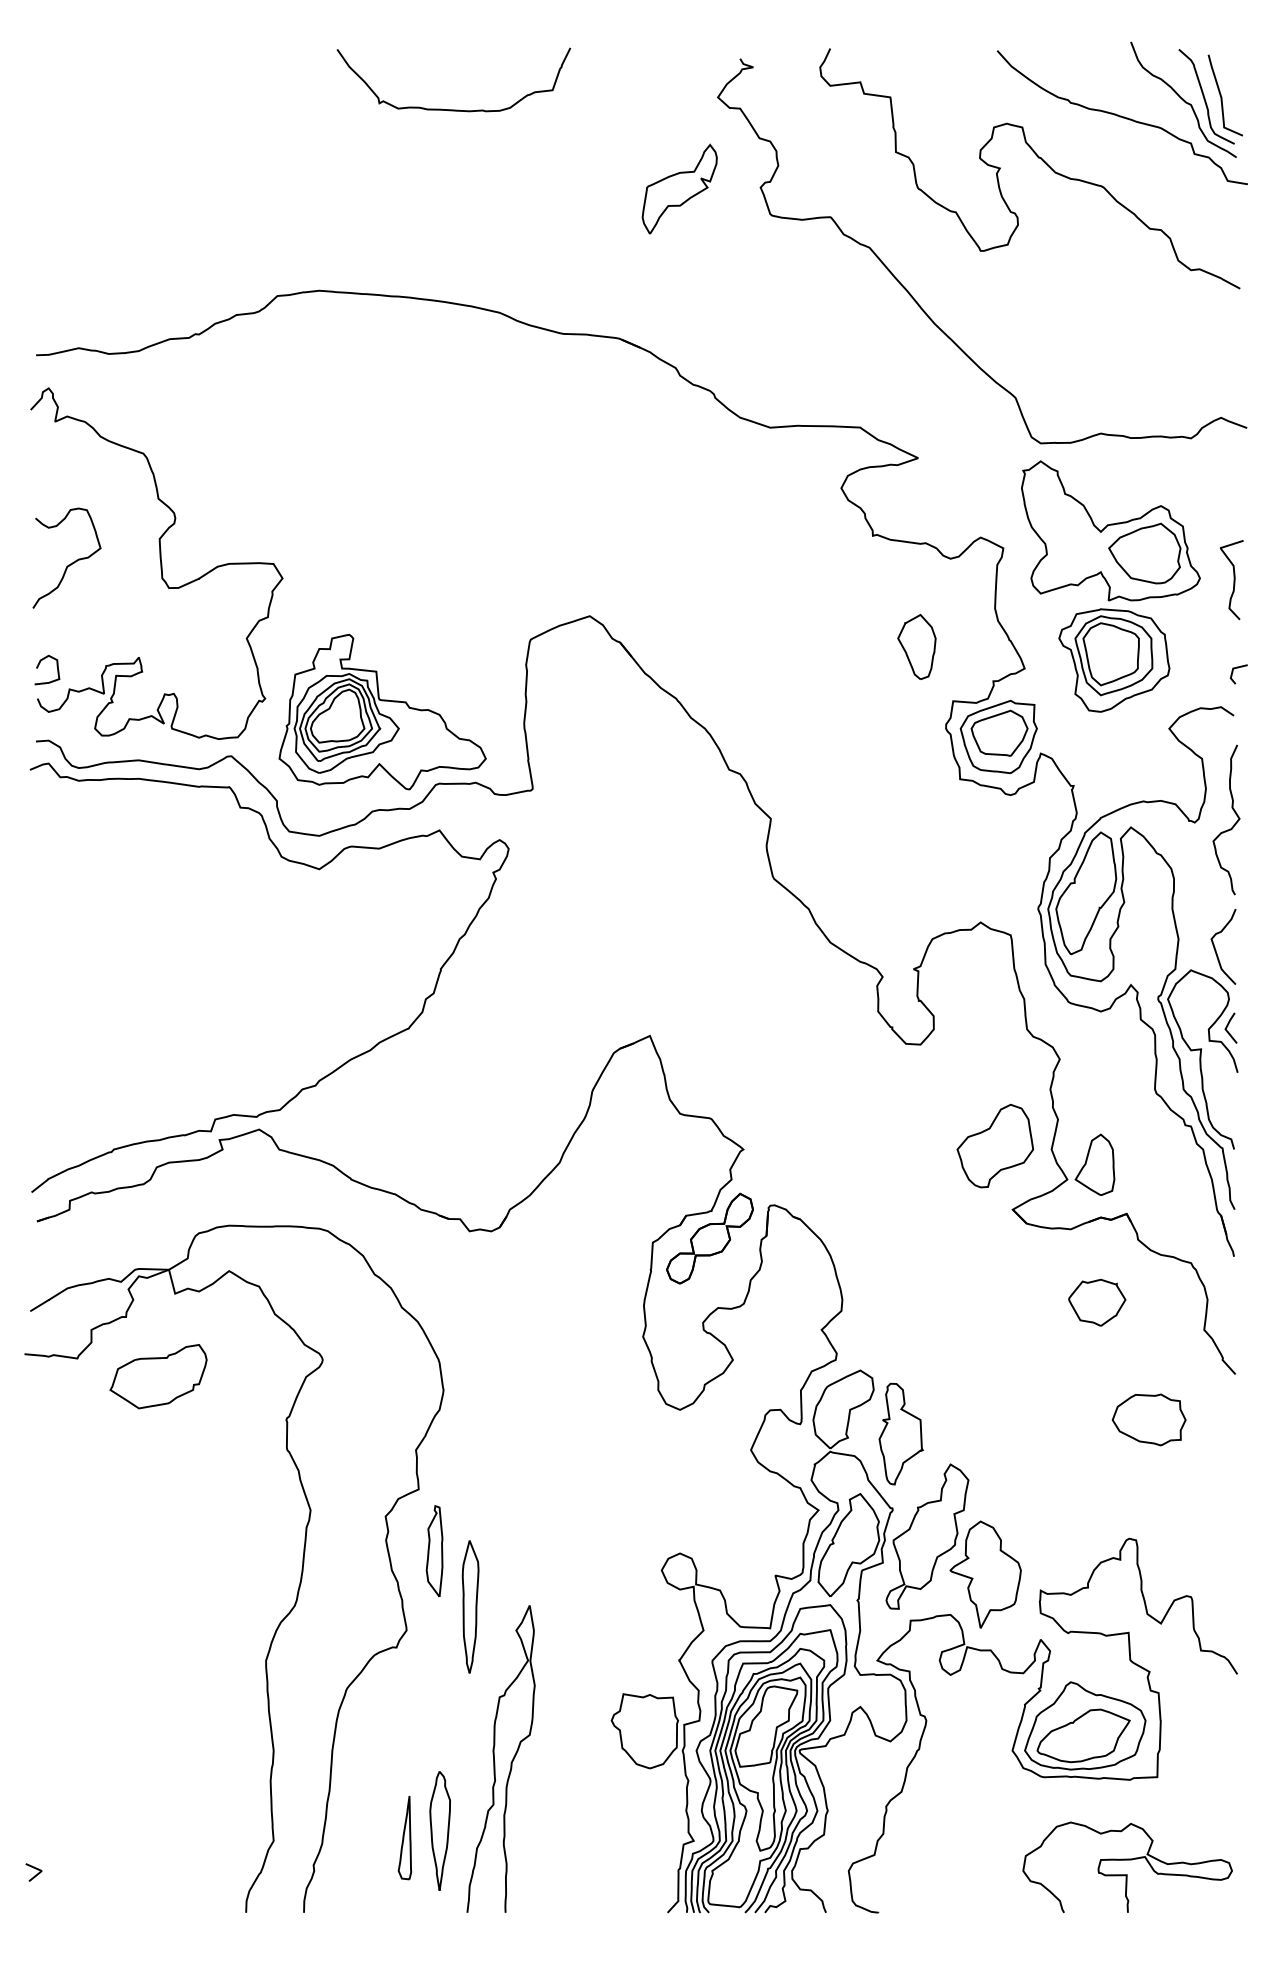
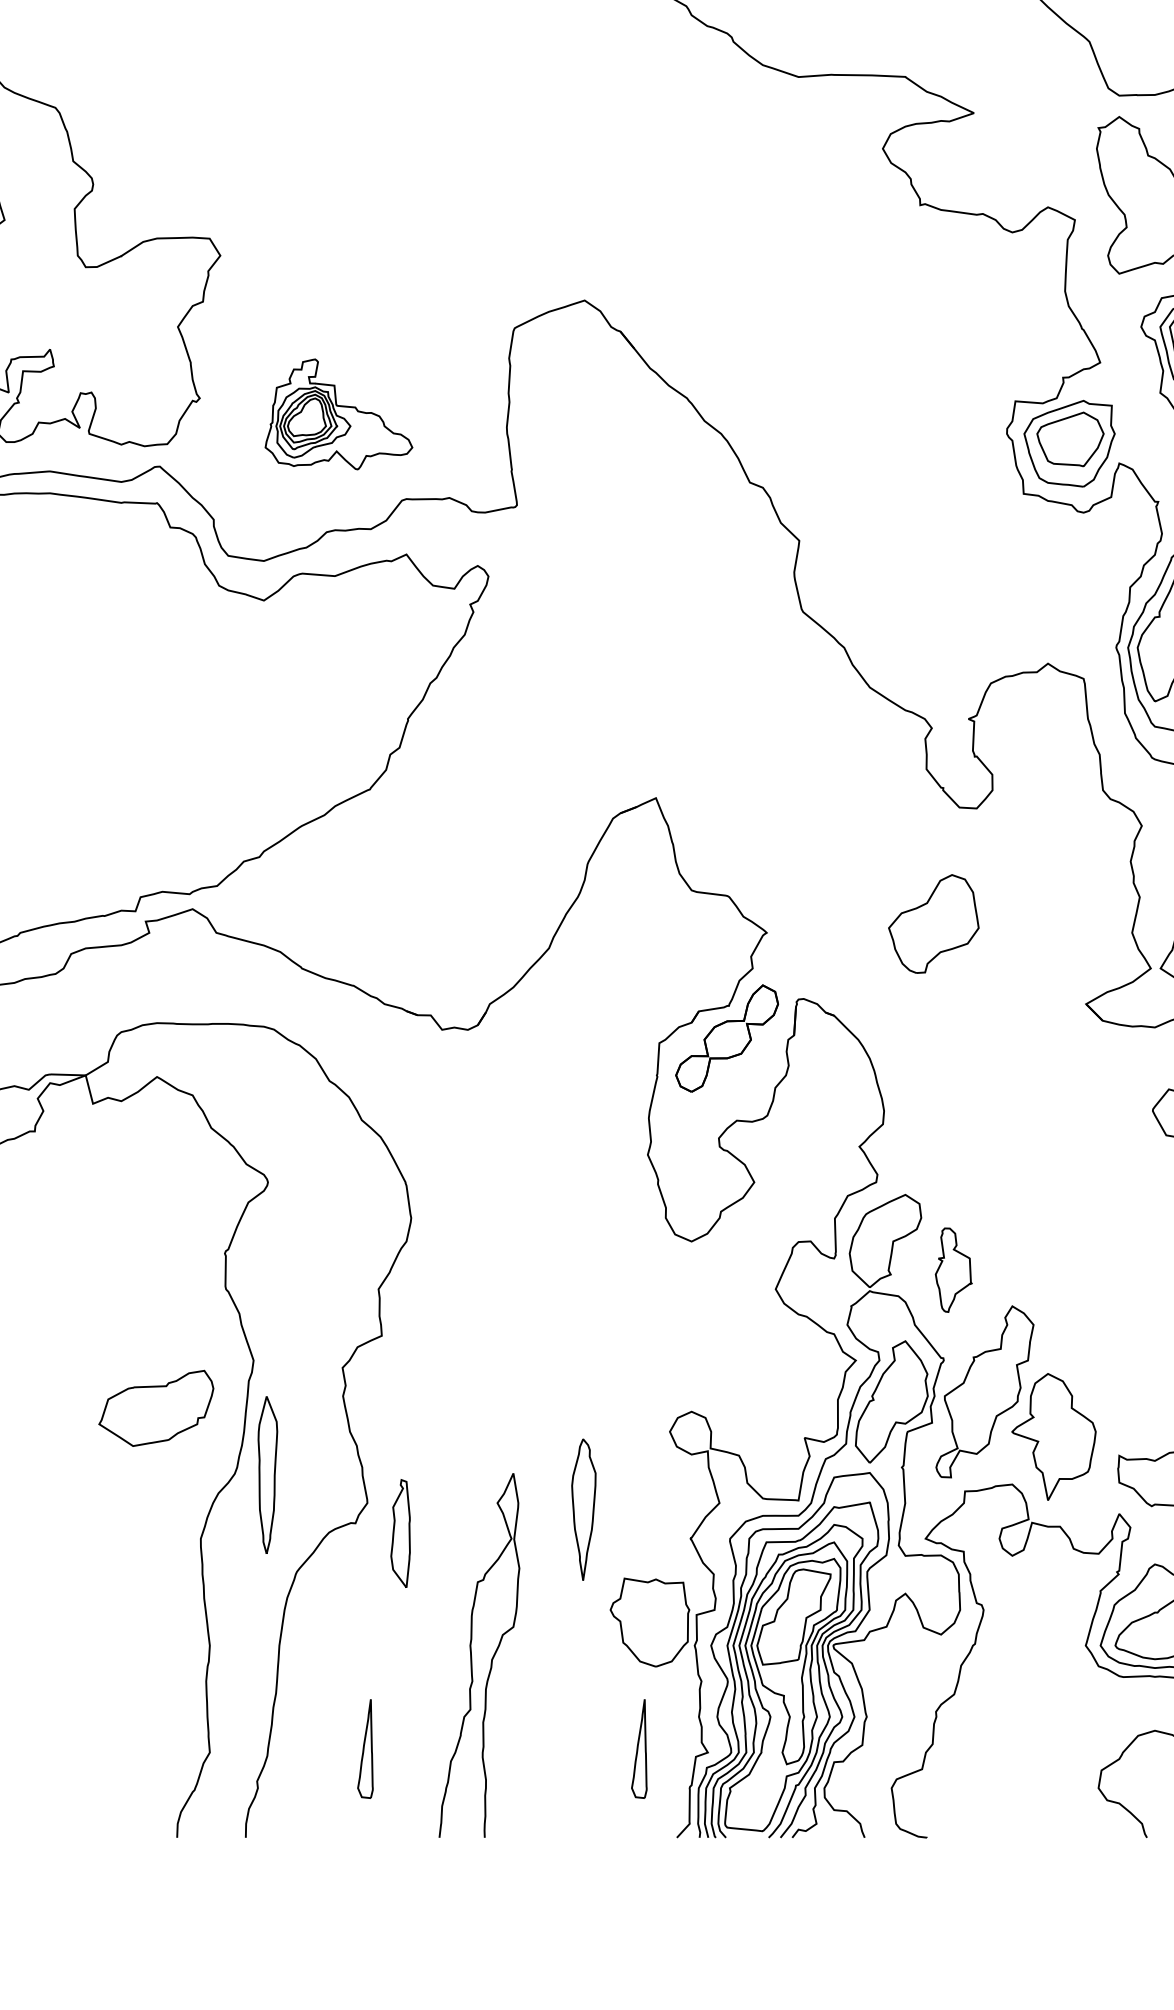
part: (916, 646) -> (971, 336), removed
part: (382, 712) -> (338, 414), size x0.6
part: (995, 1145) -> (934, 923), moved
part: (158, 1376) -> (156, 1408), moved
part: (900, 1433) -> (952, 1269), size x0.7
part: (434, 1551) -> (400, 1533), moved
part: (470, 1606) -> (267, 1474), moved
part: (439, 1830) -> (583, 1509), moved
part: (635, 1838) -> (638, 1749), added

